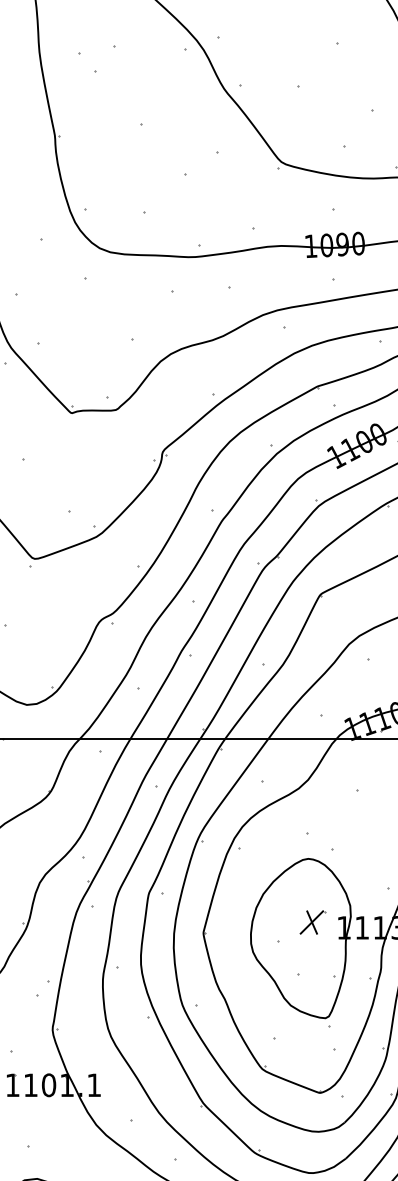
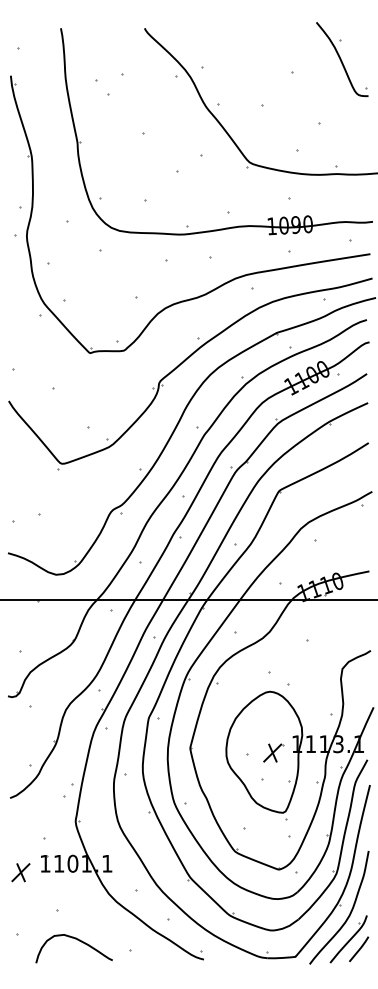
part: (312, 921) -> (273, 752), moved

